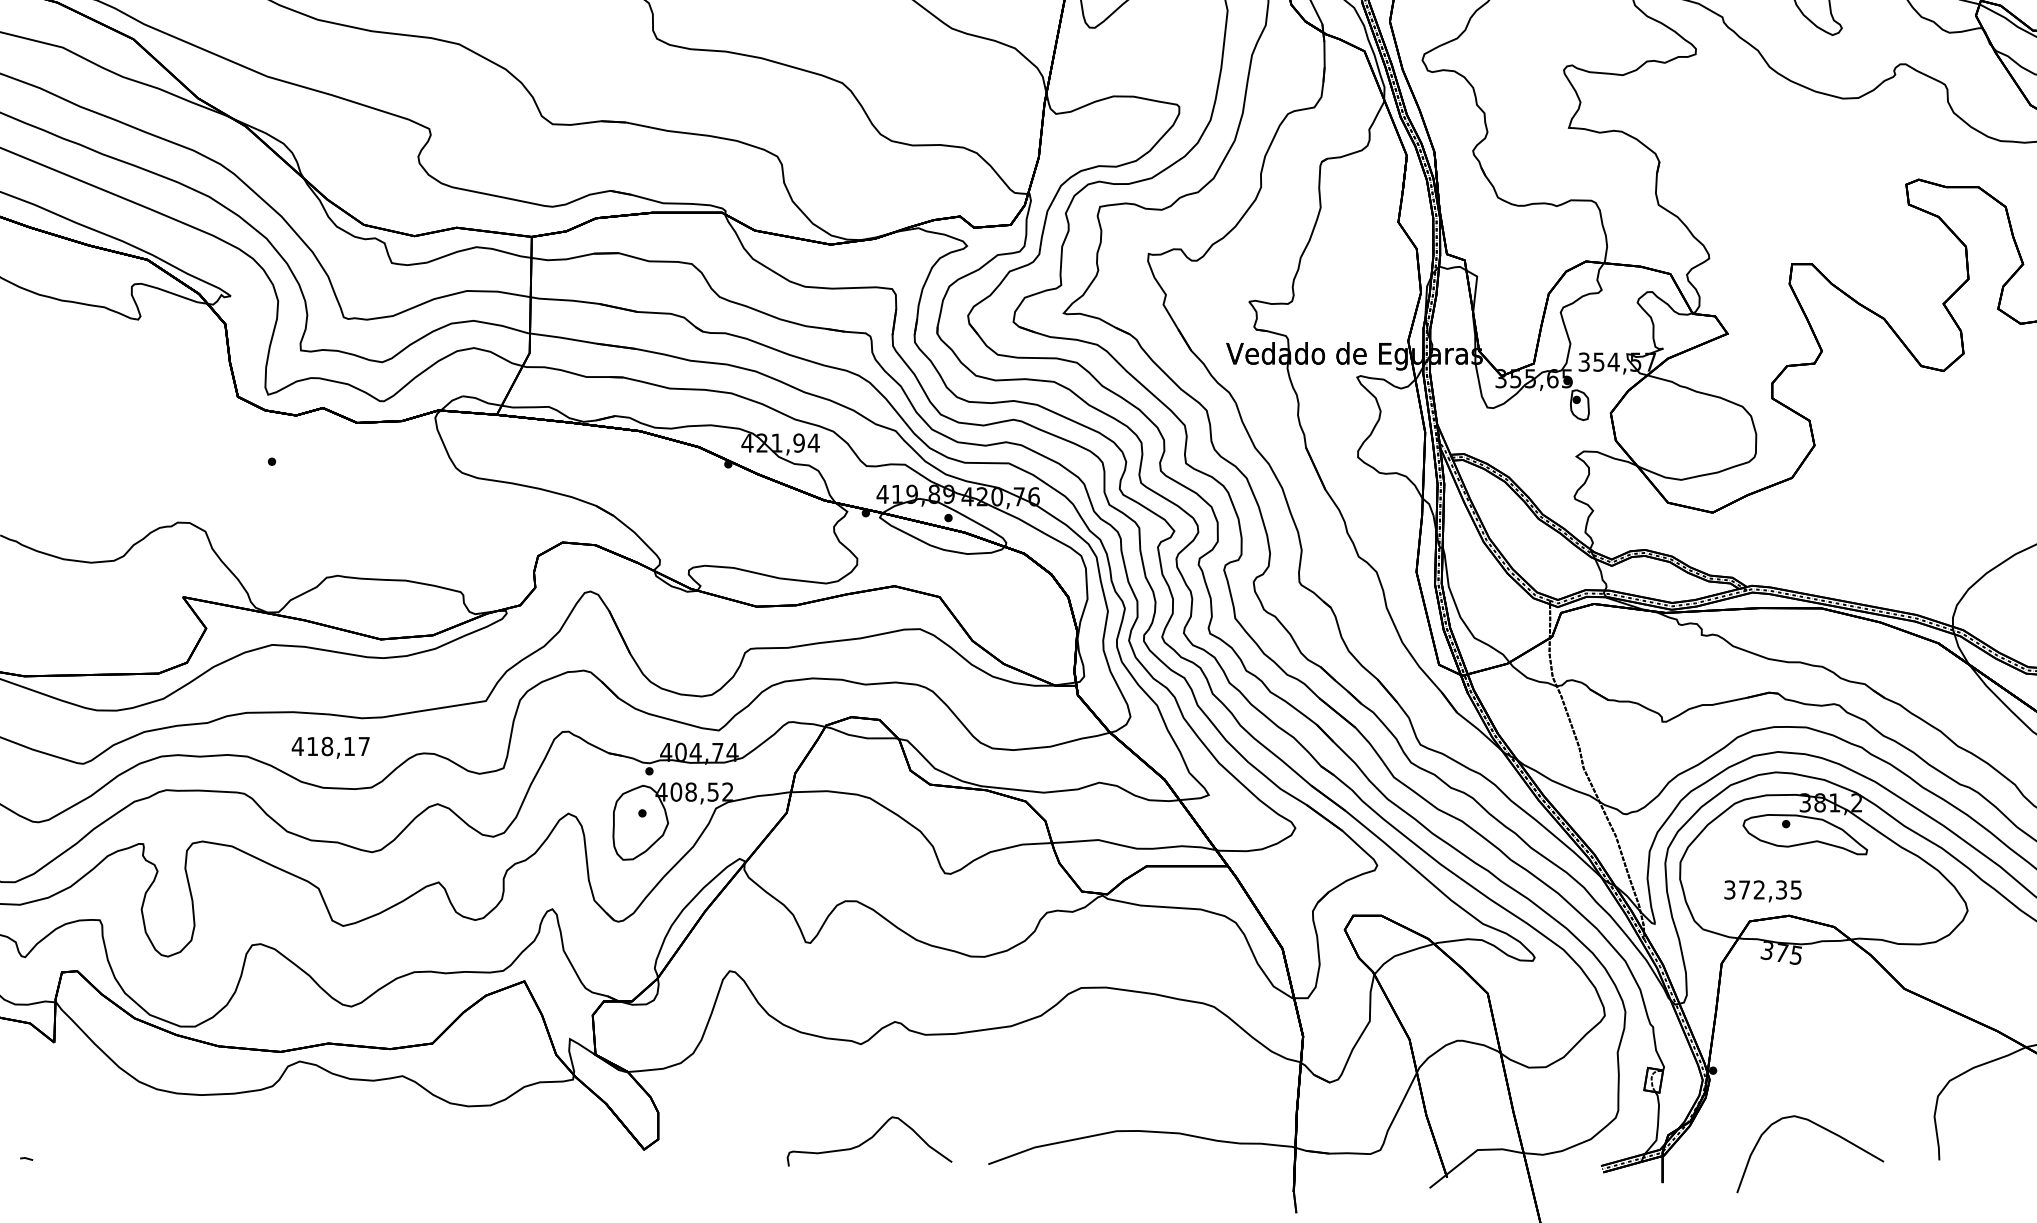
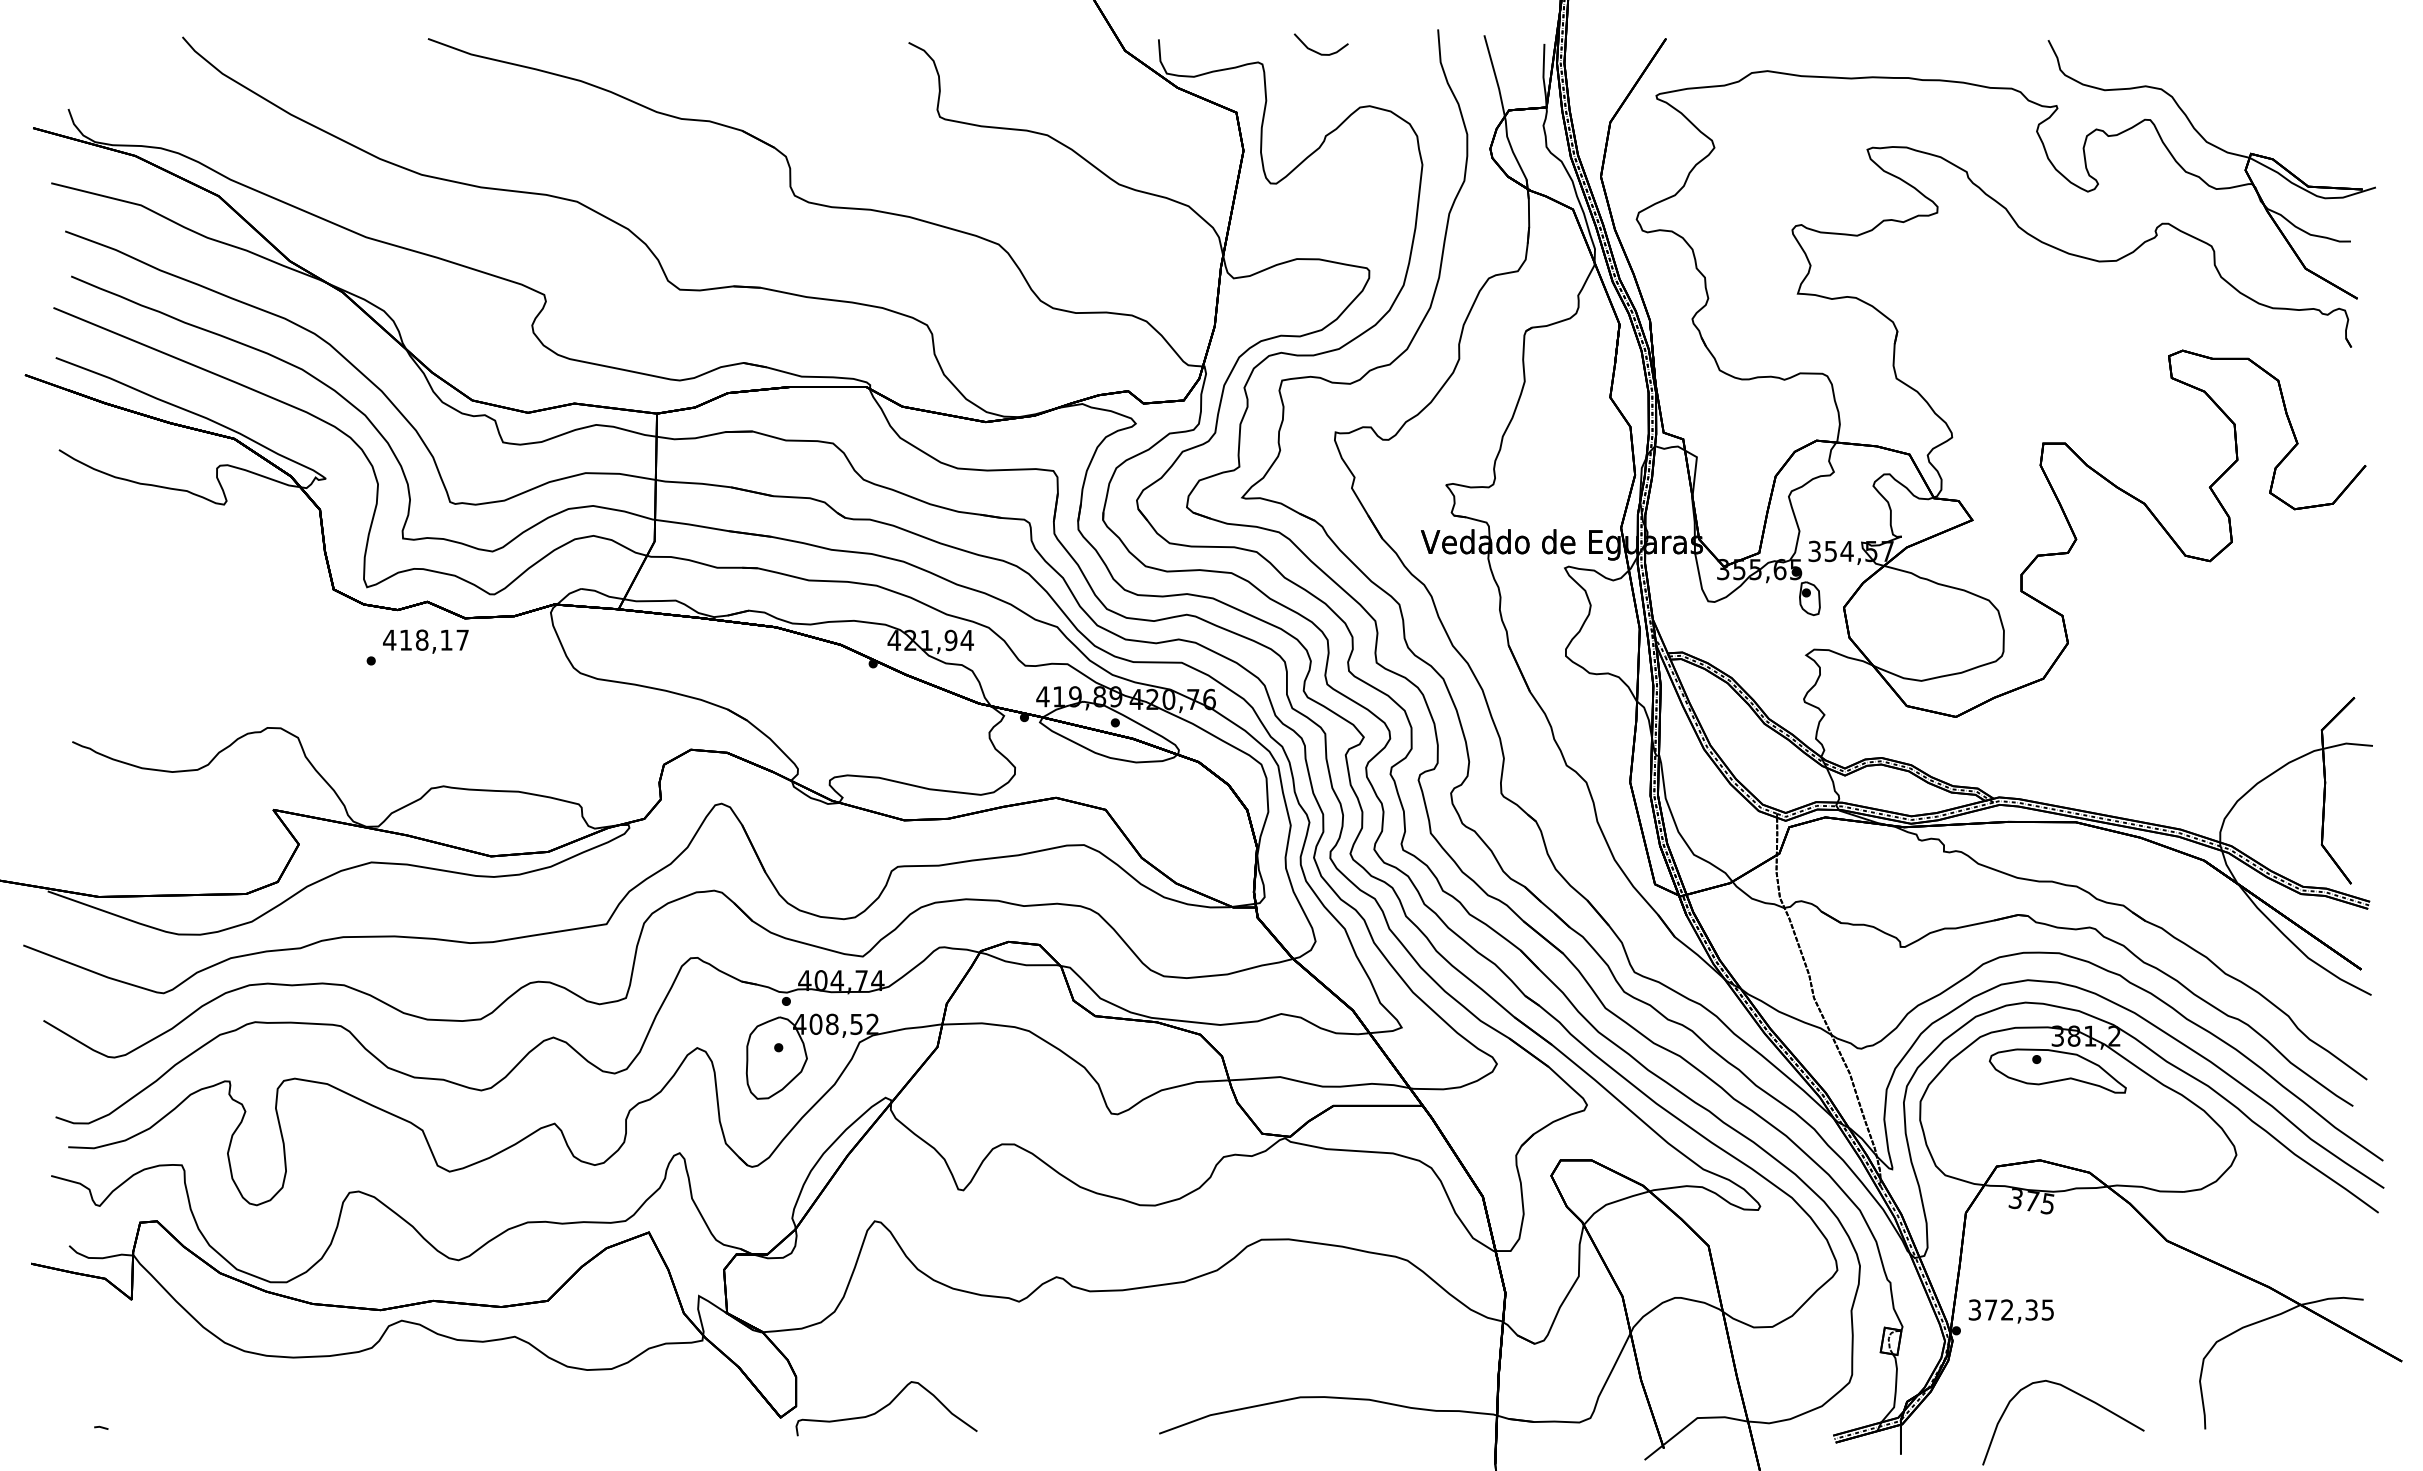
text: (330, 747) -> (425, 641), moved
text: (1762, 891) -> (2010, 1311), moved
curve: (869, 1140) -> (886, 1407), moved

